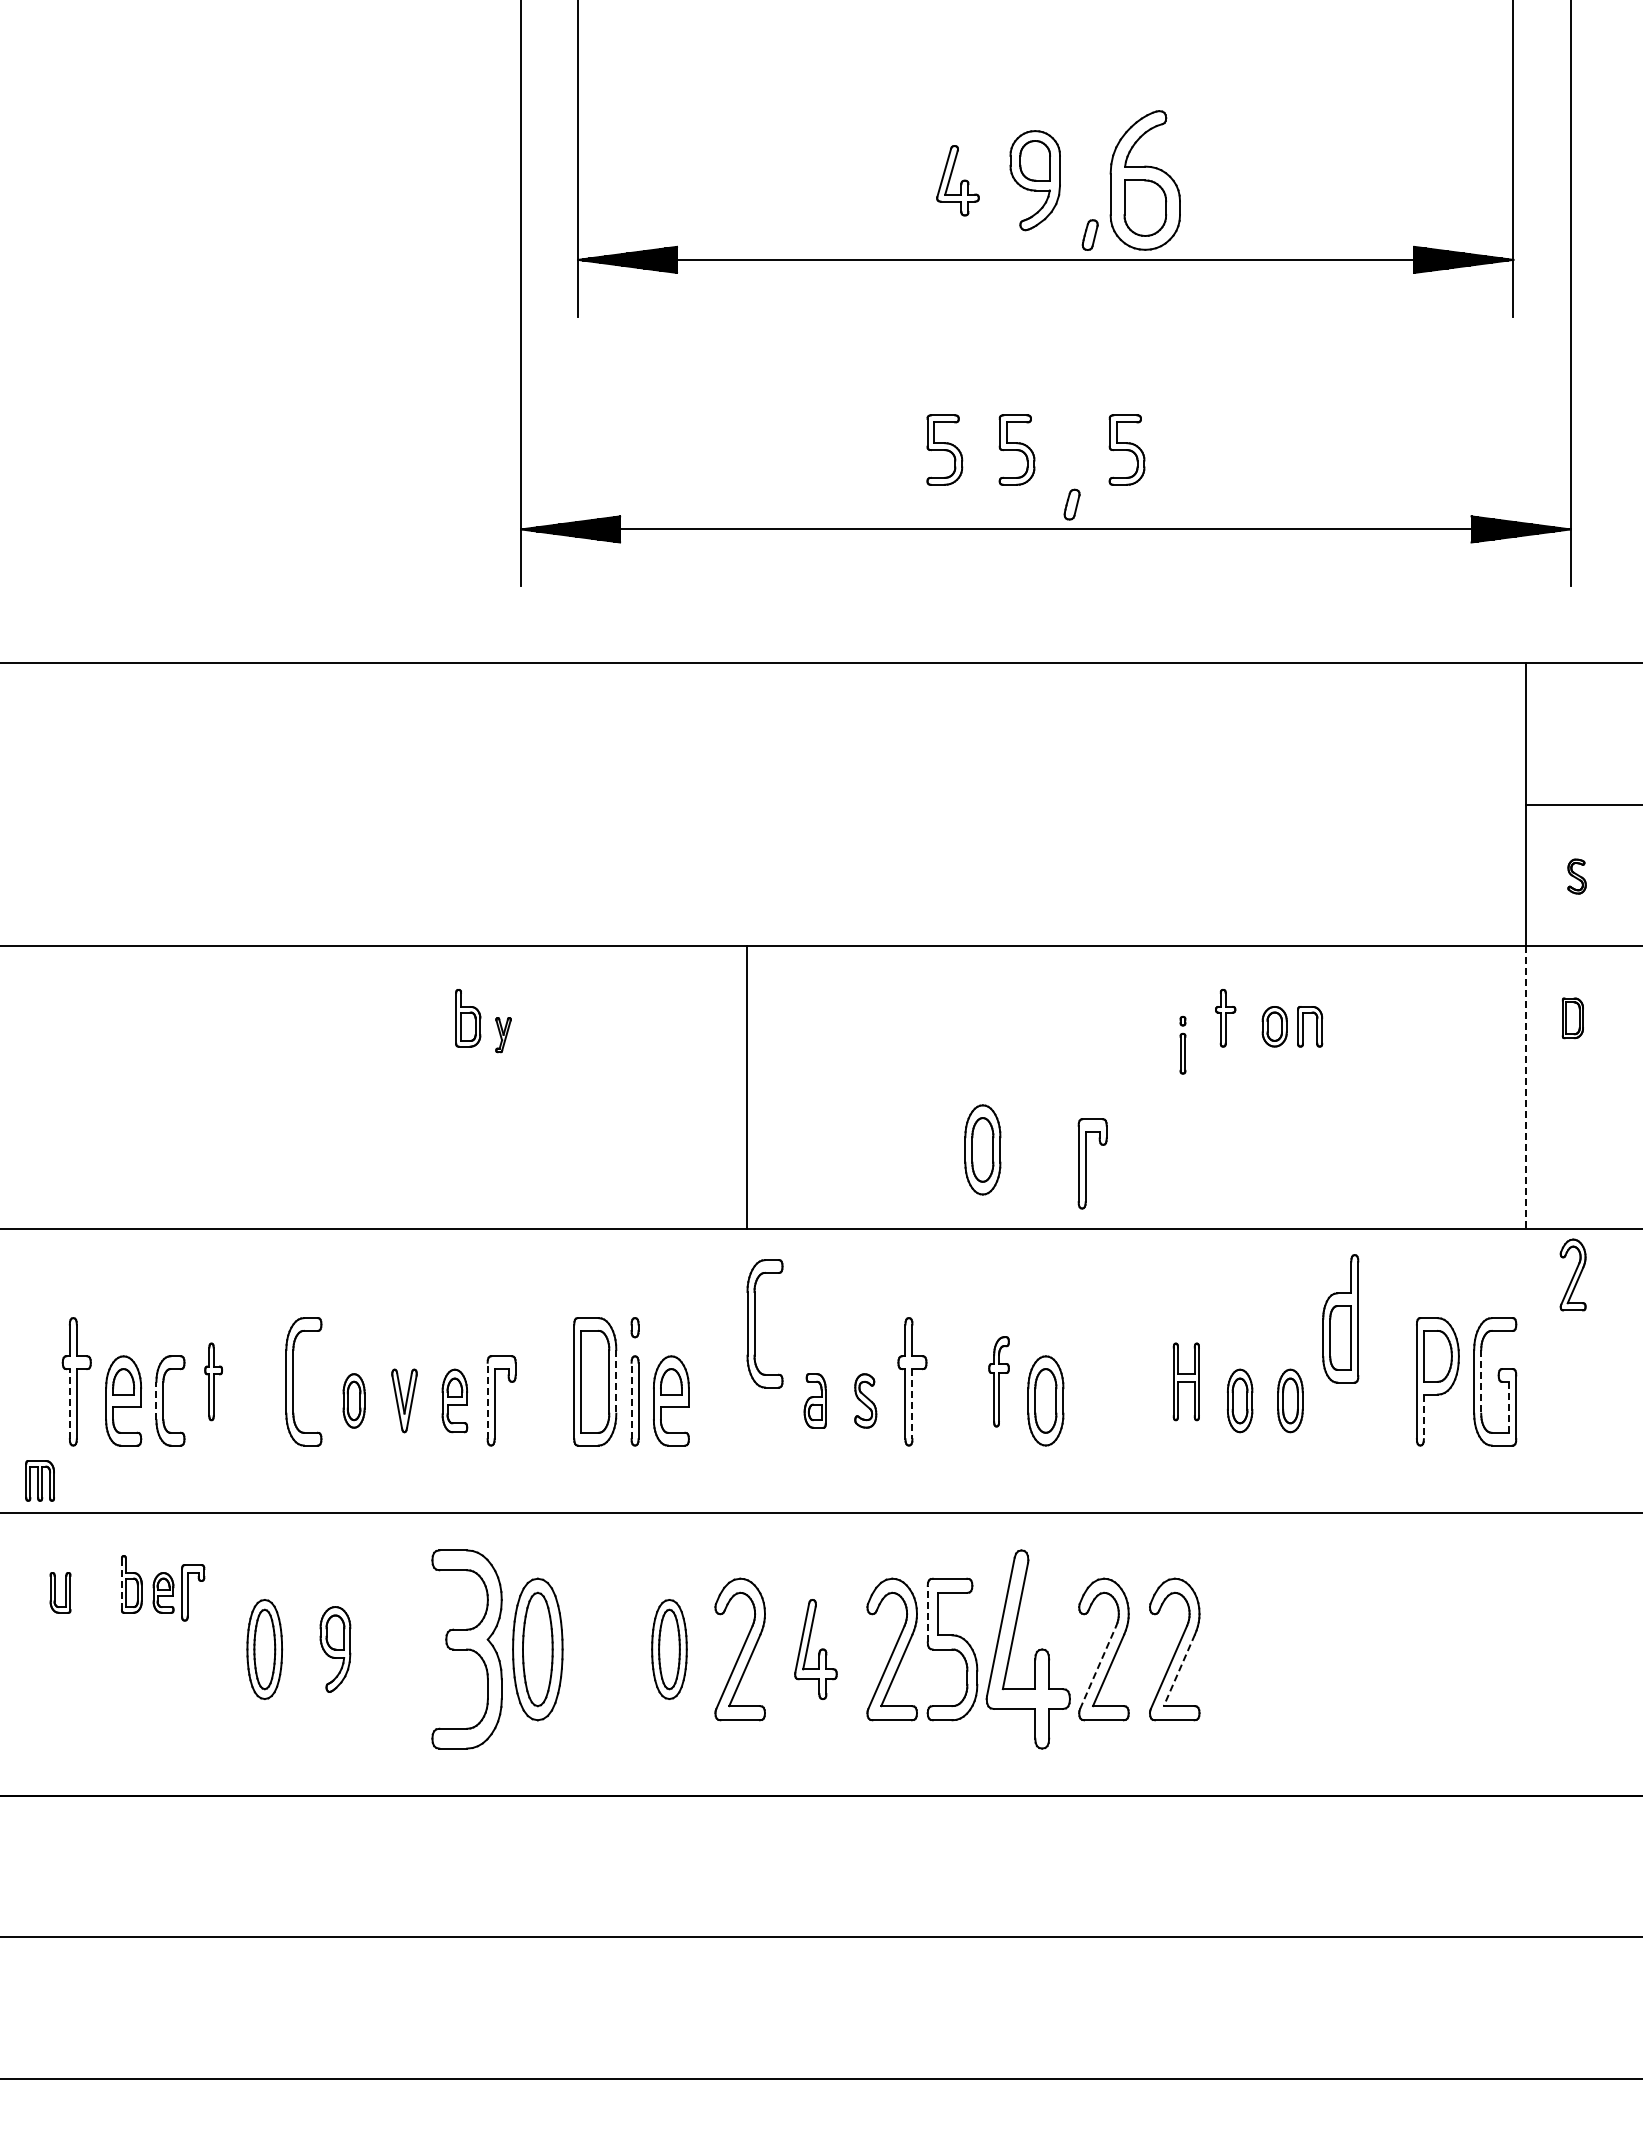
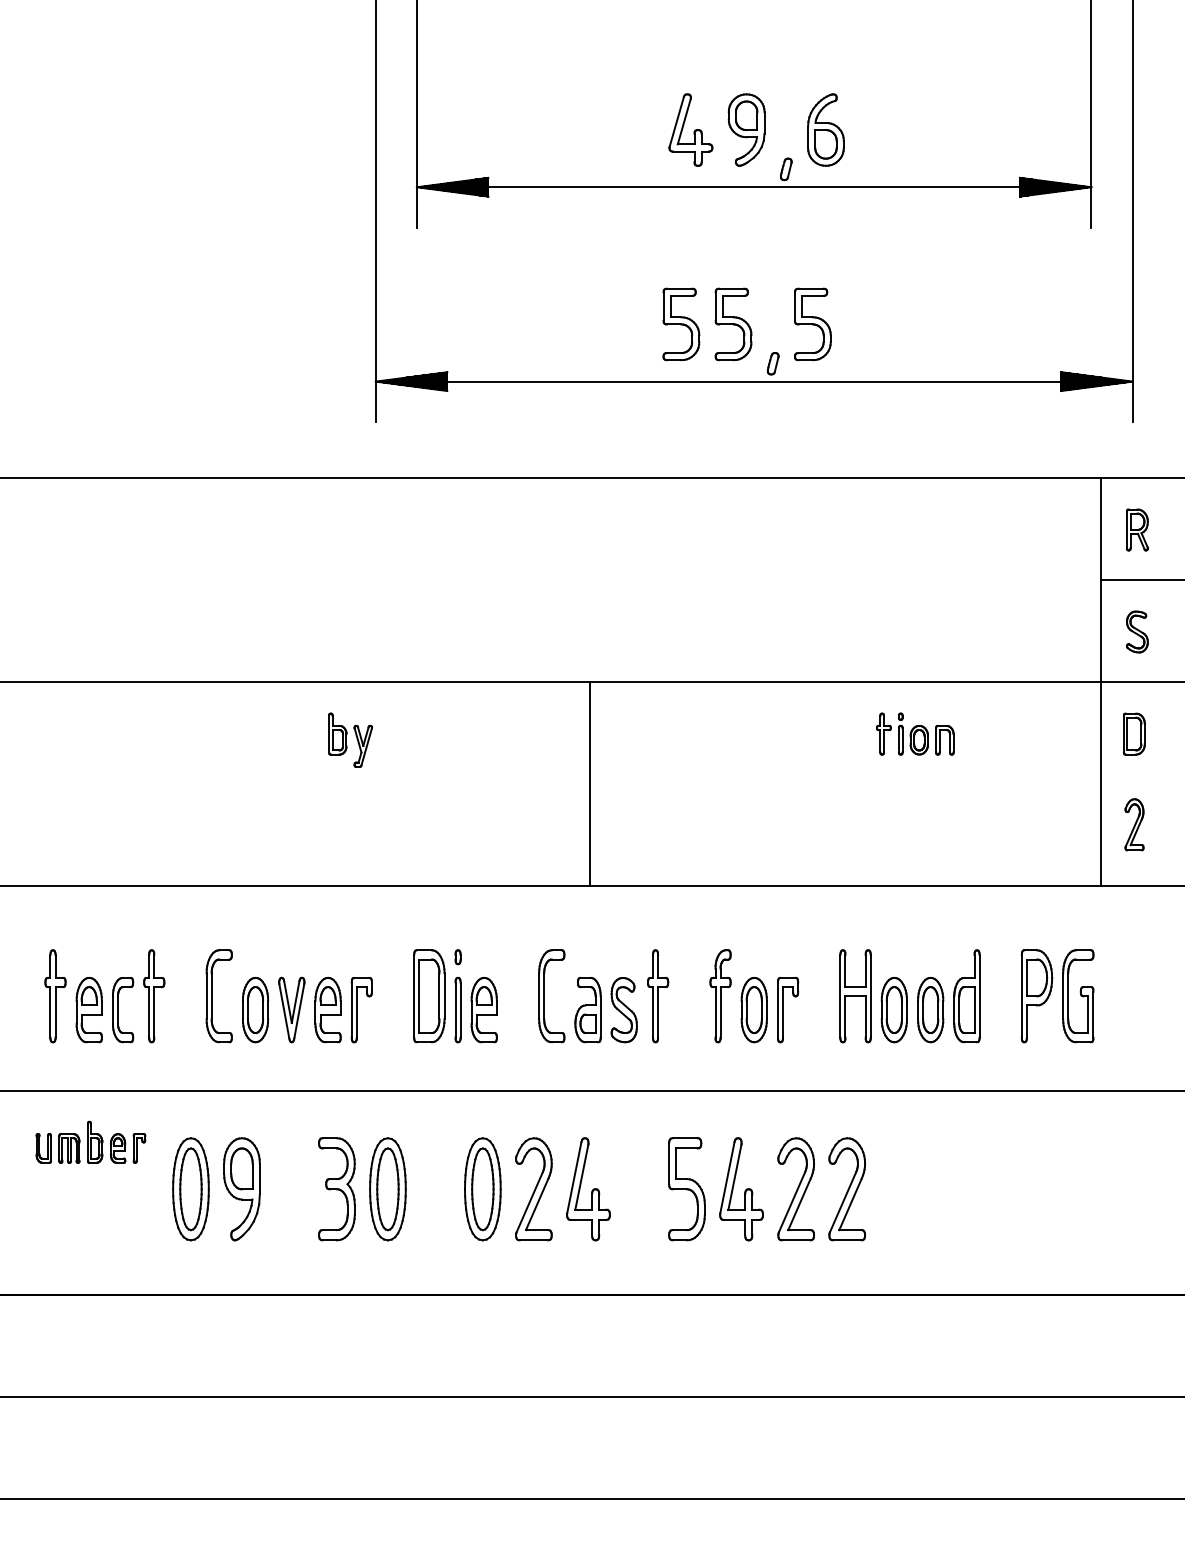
part: (957, 180) -> (690, 129), size x1.43
part: (1144, 180) -> (825, 129), size x0.71
part: (944, 449) -> (681, 323), size x1.43
part: (1016, 449) -> (733, 323), size x1.43
part: (1126, 449) -> (812, 323), size x1.43
part: (1576, 734) -> (1136, 529), added
part: (1576, 876) -> (1136, 631), size x1.67
part: (1572, 1018) -> (1134, 734), size x1.43
part: (503, 1034) -> (363, 745), size x1.67
part: (1182, 1045) -> (900, 734), moved
line: (747, 1087) -> (590, 784), moved
line: (1526, 1087) -> (1100, 784), dashed -> solid
part: (982, 1149) -> (708, 828), removed
part: (1092, 1163) -> (787, 1009), moved
part: (1572, 1274) -> (1134, 824), moved
part: (1340, 1318) -> (966, 996), moved
part: (755, 1323) -> (544, 996), moved
part: (213, 1381) -> (154, 996), size x1.67
line: (616, 1381) -> (444, 996), dashed -> solid
part: (998, 1381) -> (720, 996), size x1.43
part: (1186, 1381) -> (855, 996), size x1.67
line: (1481, 1381) -> (1068, 996), dashed -> solid
line: (156, 1400) -> (112, 1009), dashed -> solid
part: (353, 1400) -> (255, 1009), size x1.67
part: (404, 1400) -> (291, 1009), size x1.43
part: (454, 1400) -> (327, 1009), size x1.43
line: (487, 1400) -> (351, 1009), dashed -> solid
line: (631, 1400) -> (455, 1009), dashed -> solid
part: (814, 1400) -> (587, 1009), size x1.67
part: (865, 1400) -> (624, 1009), size x1.67
part: (1239, 1400) -> (893, 1009), size x1.43
part: (1290, 1400) -> (930, 1009), size x1.43
line: (69, 1403) -> (50, 1011), dashed -> solid
line: (912, 1404) -> (658, 1012), dashed -> solid
line: (1509, 1406) -> (1088, 1014), dashed -> solid
line: (1423, 1417) -> (1026, 1022), dashed -> solid
part: (39, 1480) -> (68, 1148), moved
line: (121, 1583) -> (87, 1141), dashed -> solid
part: (193, 1592) -> (139, 1148), size x0.71
line: (927, 1613) -> (668, 1163), dashed -> solid
part: (264, 1649) -> (190, 1189), size x1.43
part: (335, 1649) -> (242, 1189), size x1.67
part: (466, 1649) -> (336, 1189), size x0.71
part: (669, 1649) -> (482, 1189), size x1.43
part: (815, 1649) -> (588, 1189), size x1.43
part: (891, 1649) -> (642, 1189), removed
part: (1027, 1649) -> (741, 1189), size x0.71
line: (1098, 1667) -> (792, 1202), dashed -> solid
line: (1179, 1670) -> (850, 1204), dashed -> solid

